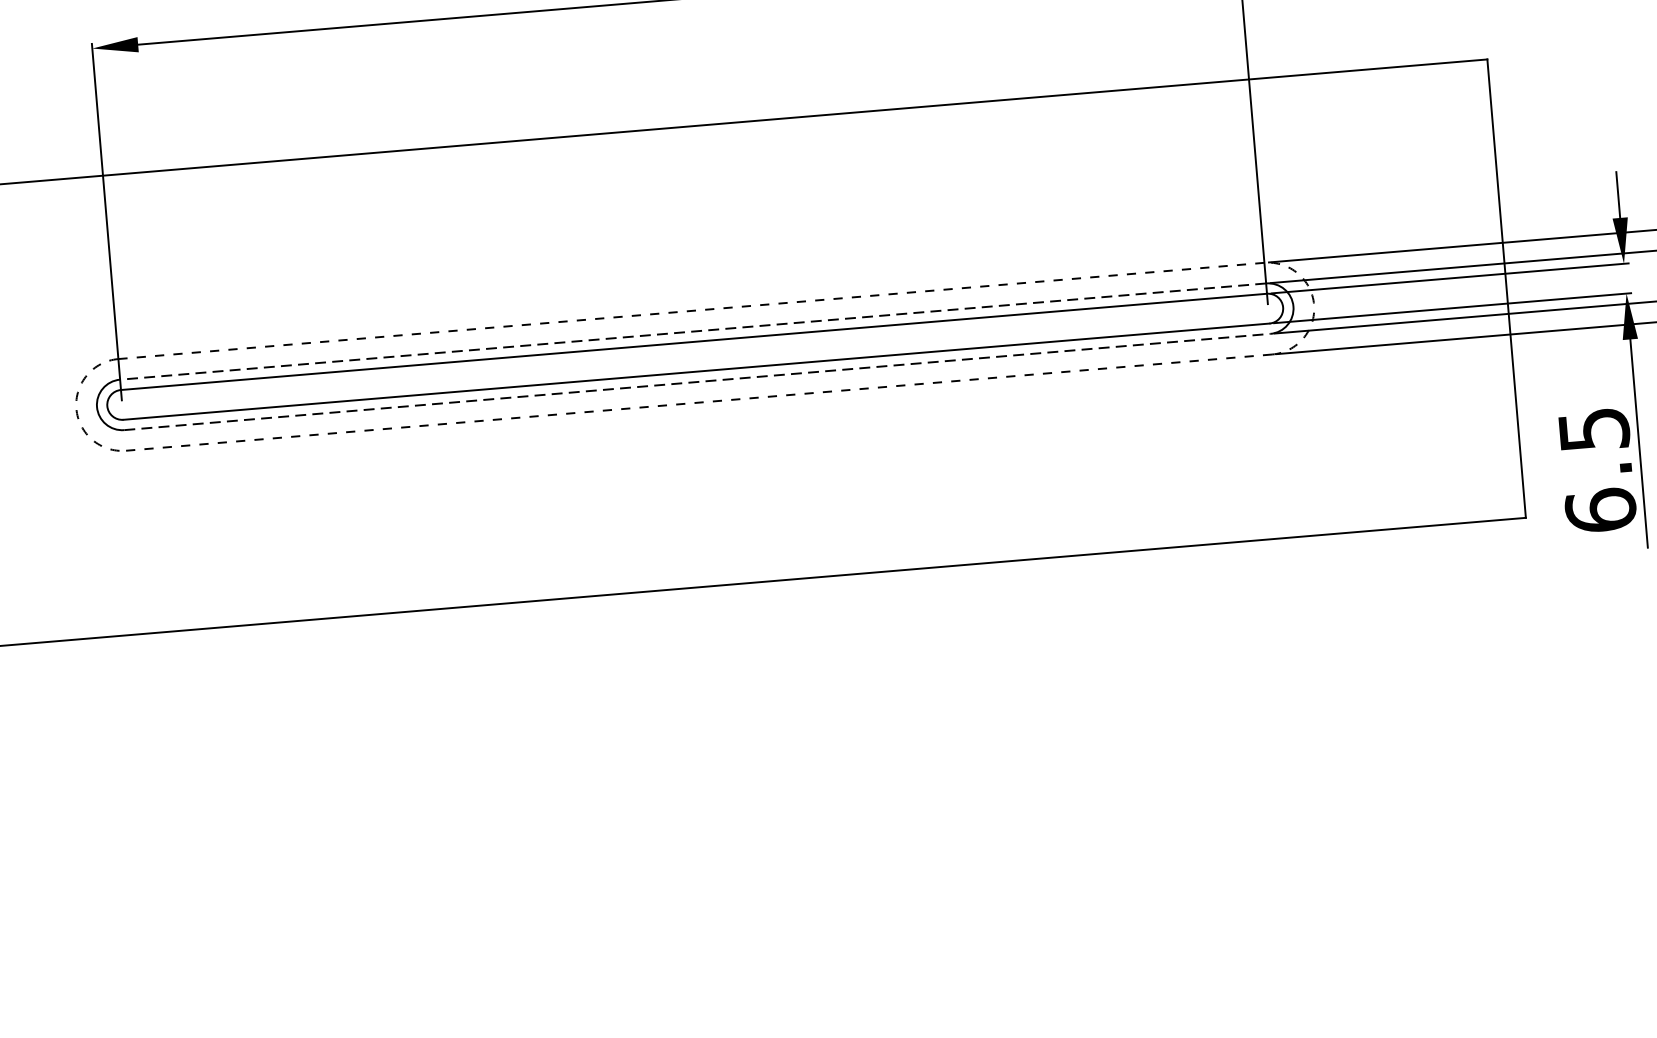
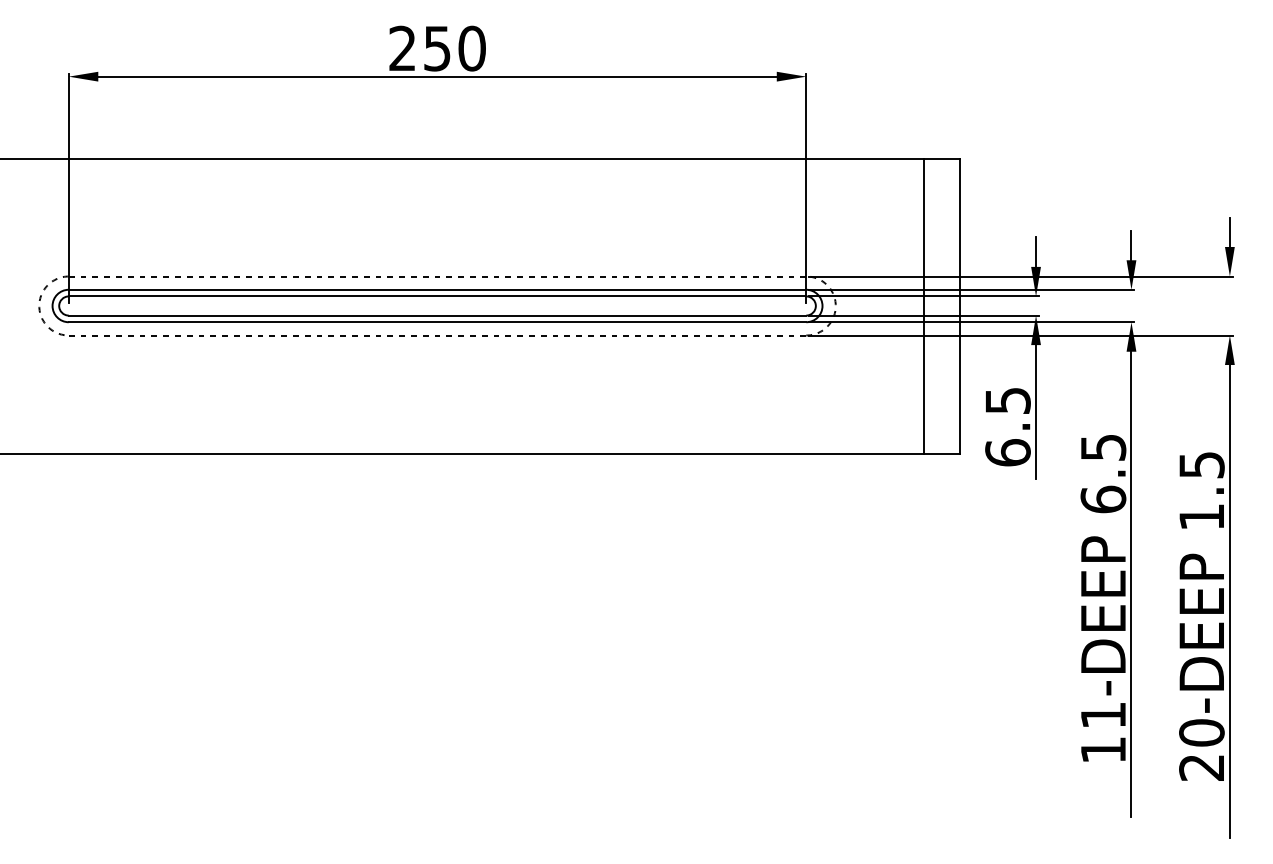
line: (1451, 292) -> (924, 305), added
line: (693, 331) -> (437, 289), dashed -> solid
line: (697, 382) -> (437, 322), dashed -> solid

